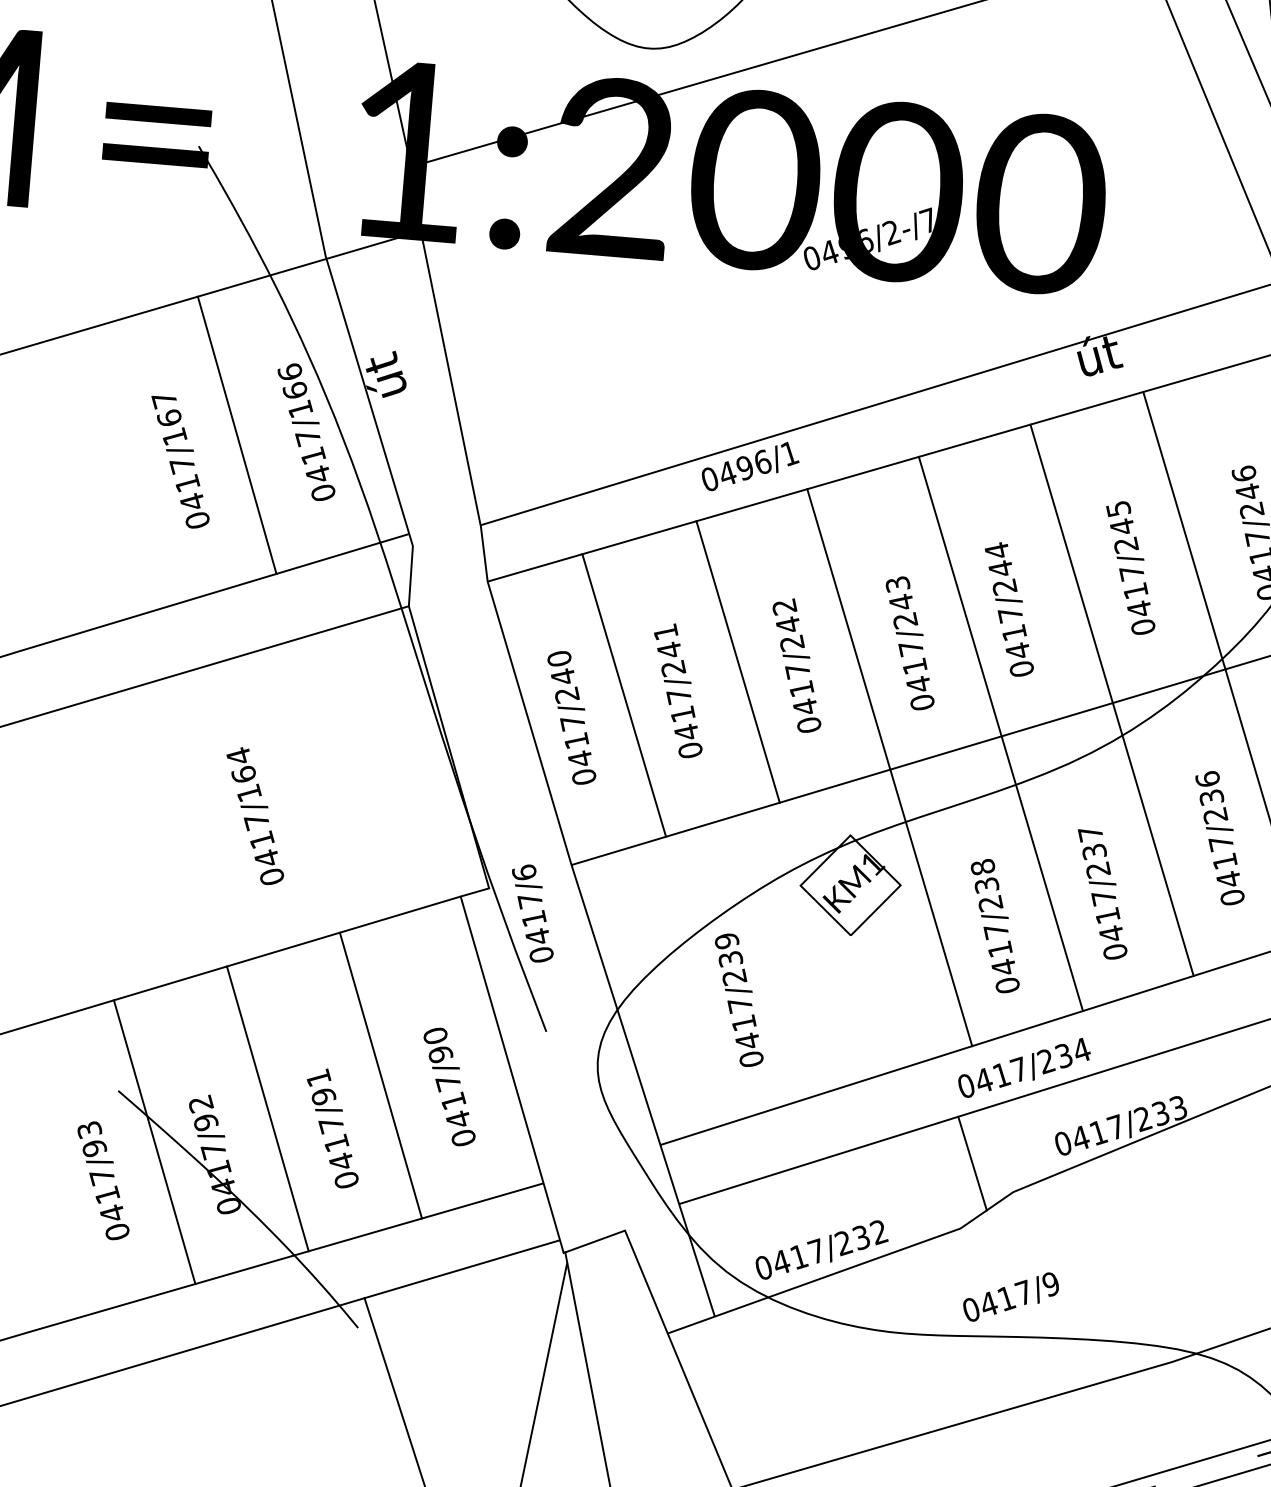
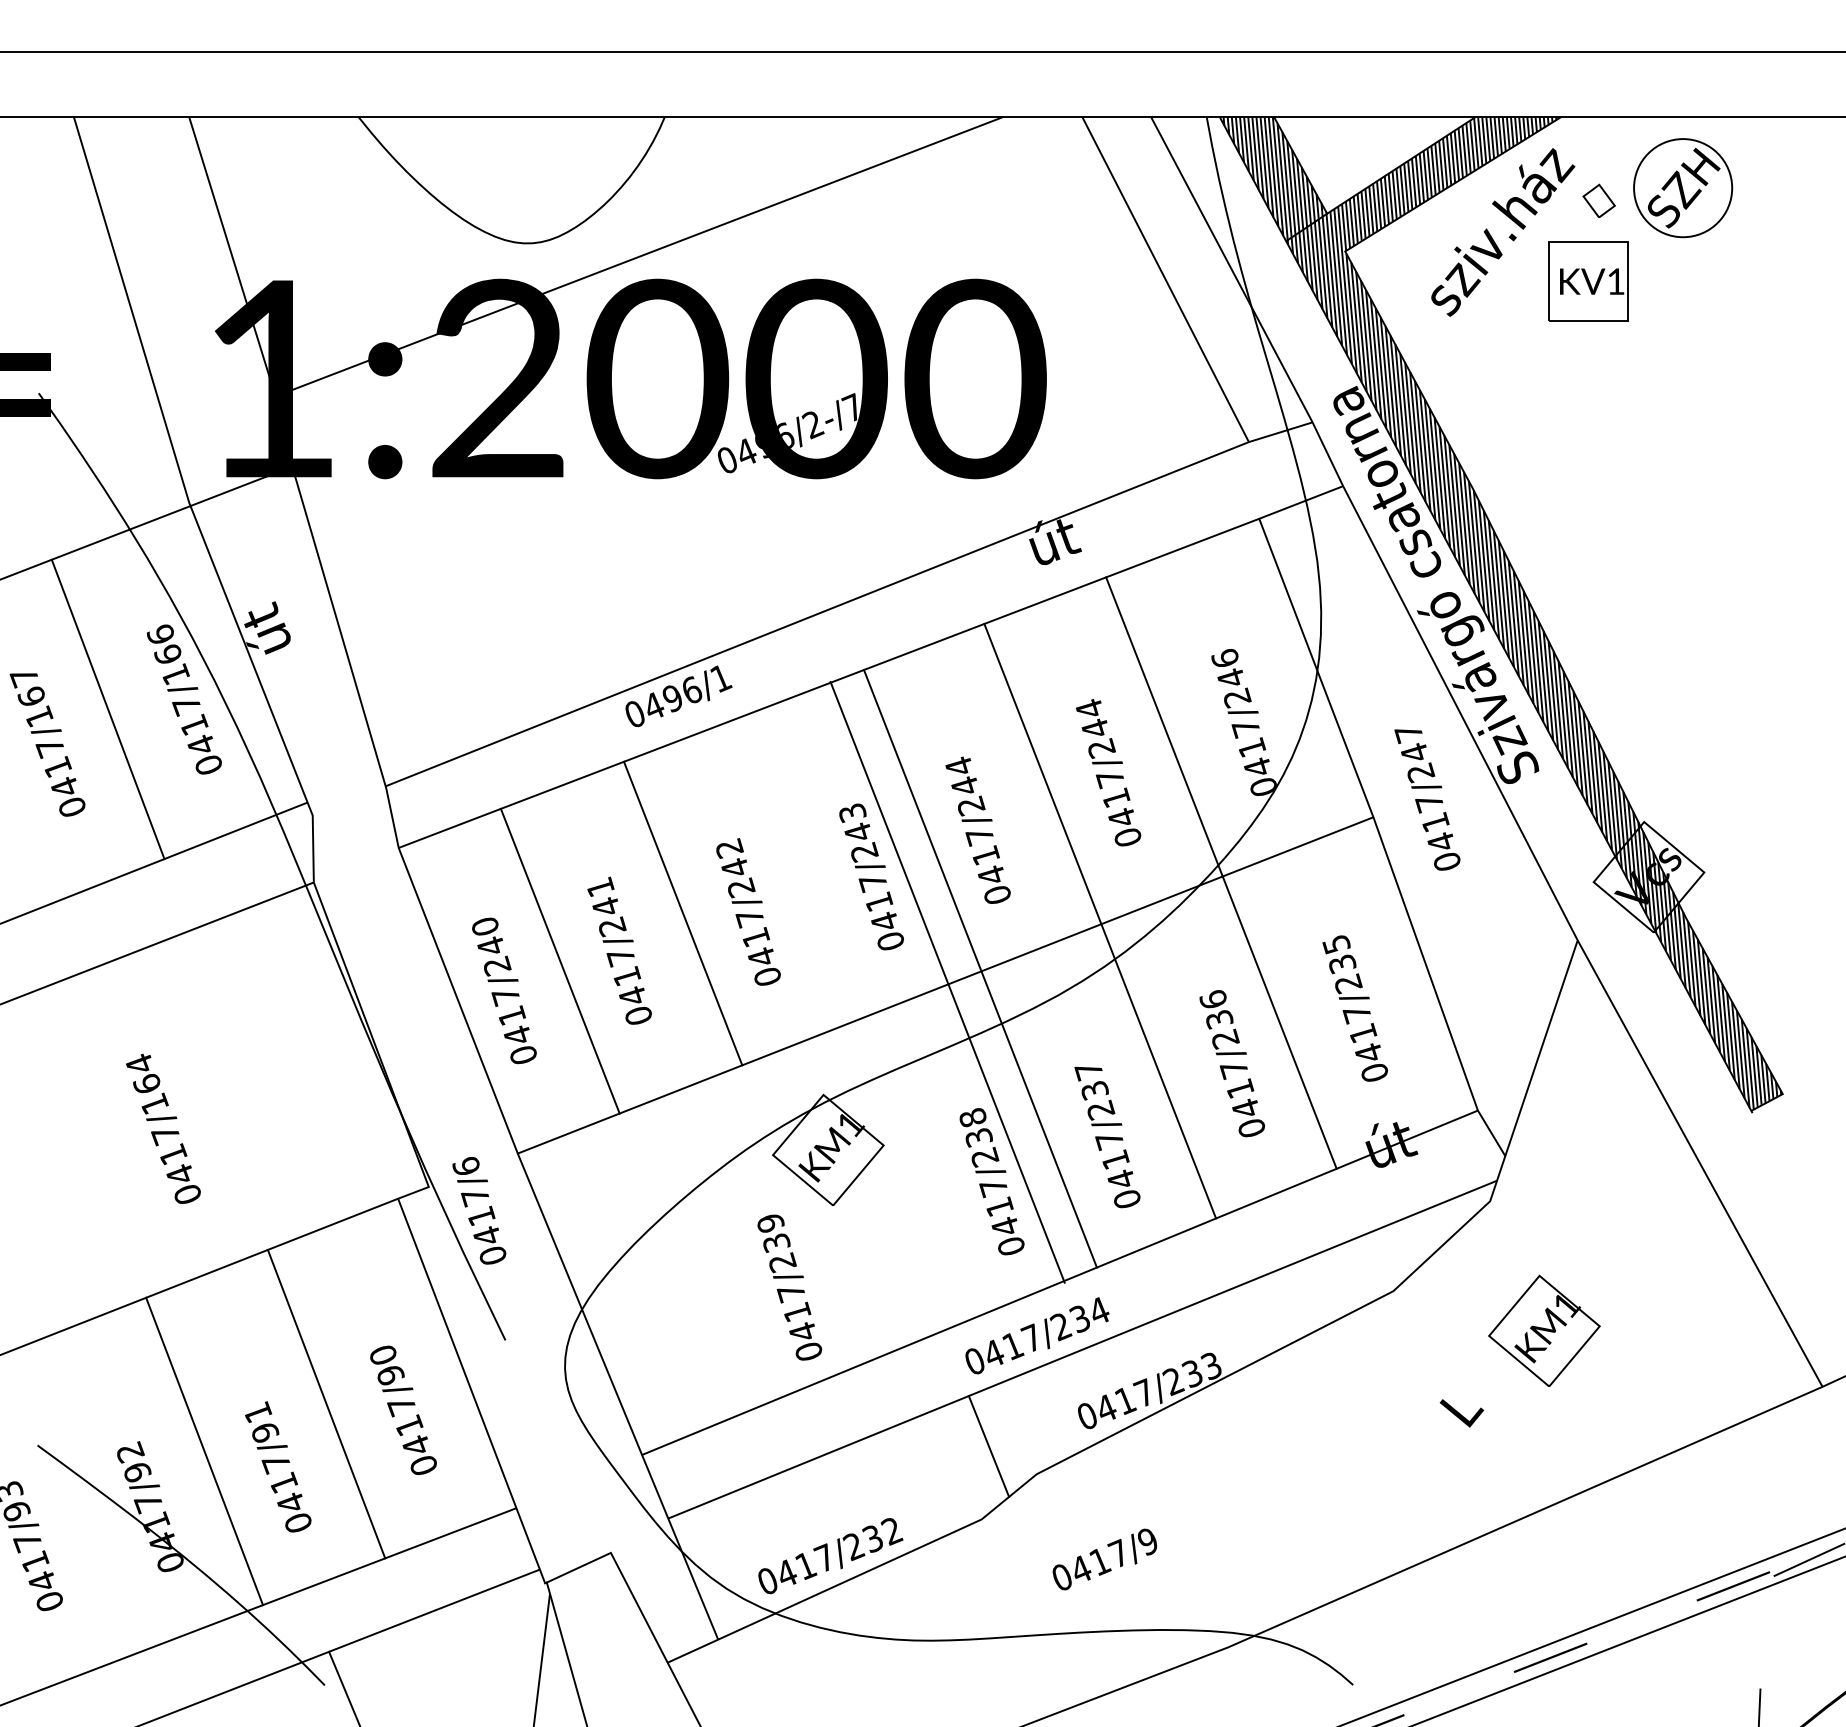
text: (1118, 508) -> (1089, 708), 0417/245 -> 0417/244
line: (889, 767) -> (947, 982), moved
text: (738, 1000) -> (789, 1287), moved
line: (154, 1141) -> (82, 1498), removed
text: (1010, 1297) -> (1104, 1559), moved

